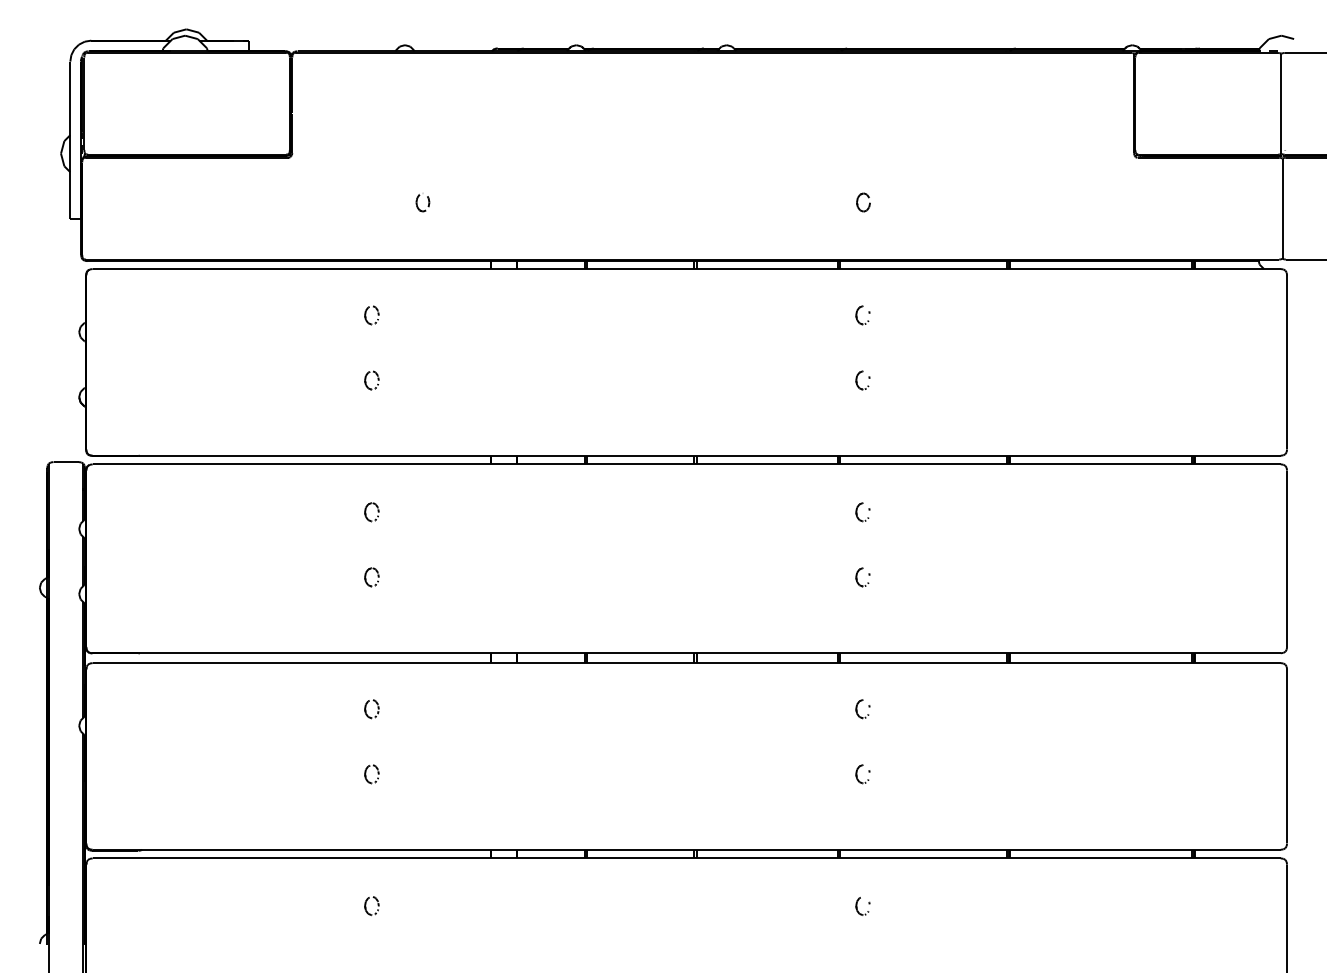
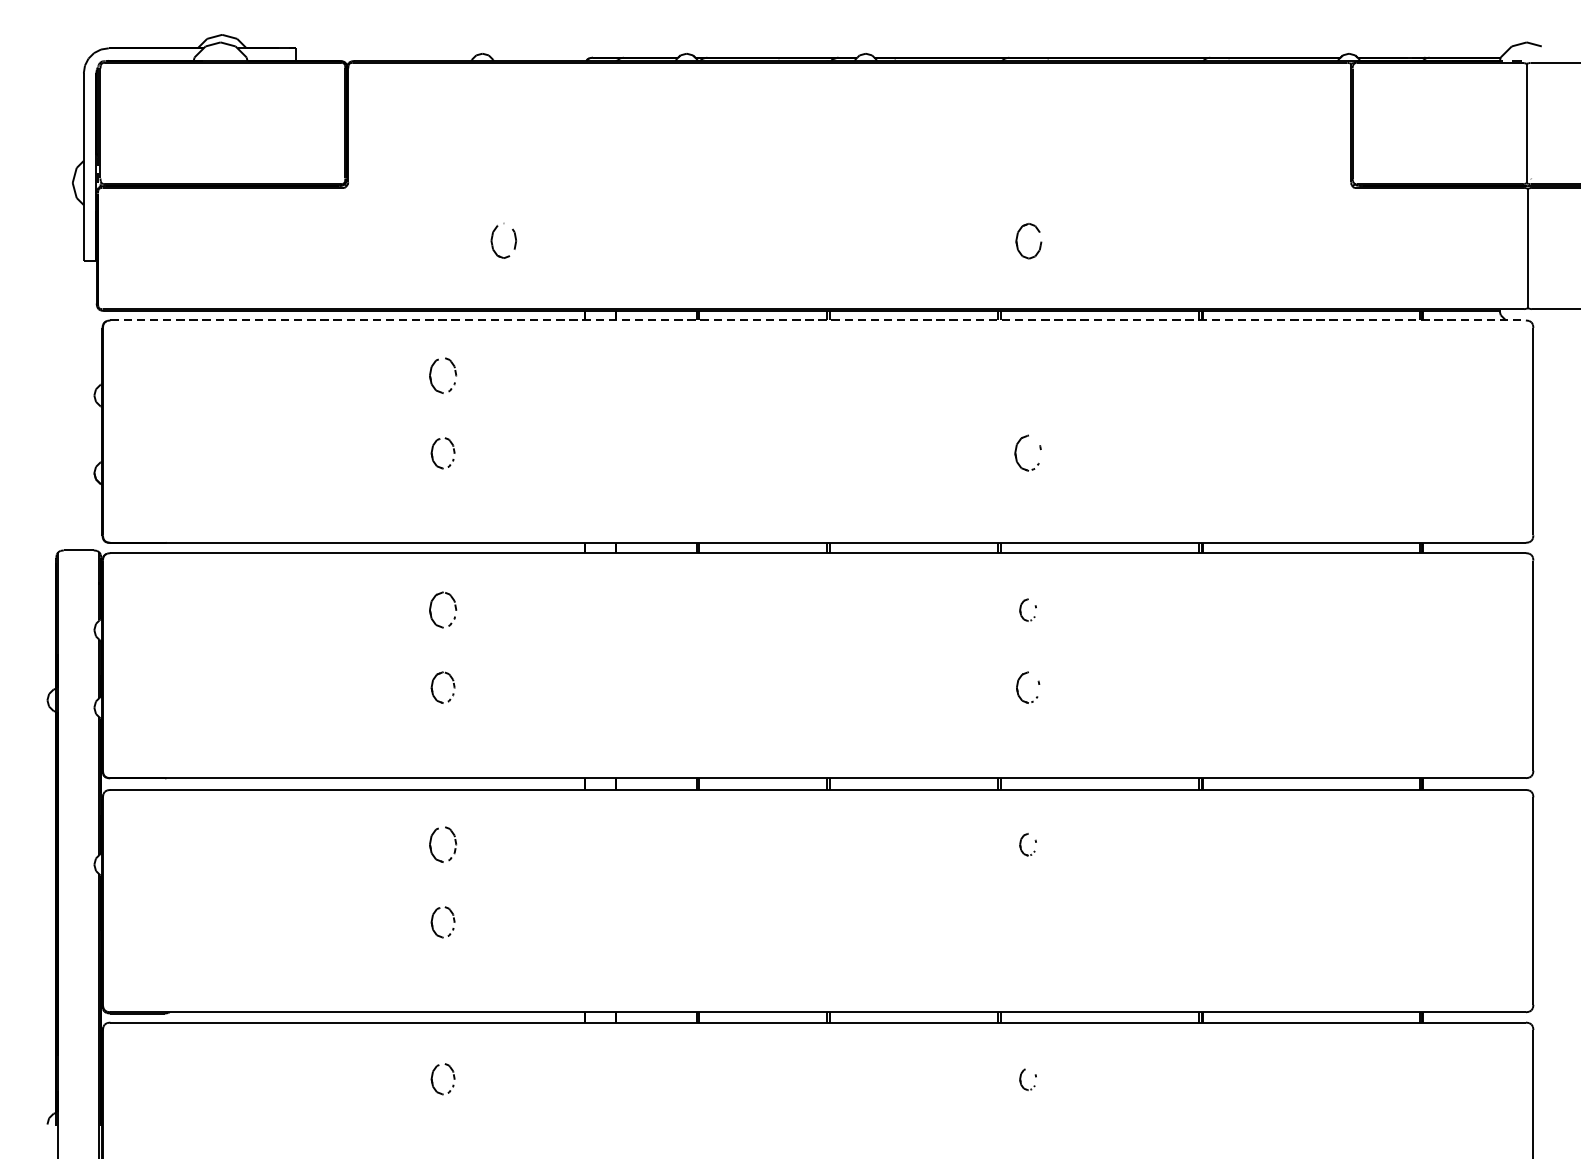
part: (422, 202) -> (503, 241), size x1.6
part: (863, 202) -> (1028, 241), size x1.6
line: (686, 269) -> (817, 320), solid -> dashed
part: (371, 315) -> (442, 375), size x1.6
part: (862, 315) -> (1027, 375), removed
part: (371, 380) -> (442, 453), size x1.4
part: (862, 380) -> (1027, 453), size x1.6
part: (371, 512) -> (442, 610), size x1.6
part: (371, 577) -> (442, 687), size x1.4
part: (862, 577) -> (1027, 687), size x1.4
part: (371, 709) -> (442, 845), size x1.6
part: (371, 774) -> (442, 922), size x1.4
part: (862, 774) -> (1027, 922), removed
part: (371, 906) -> (442, 1079), size x1.4

